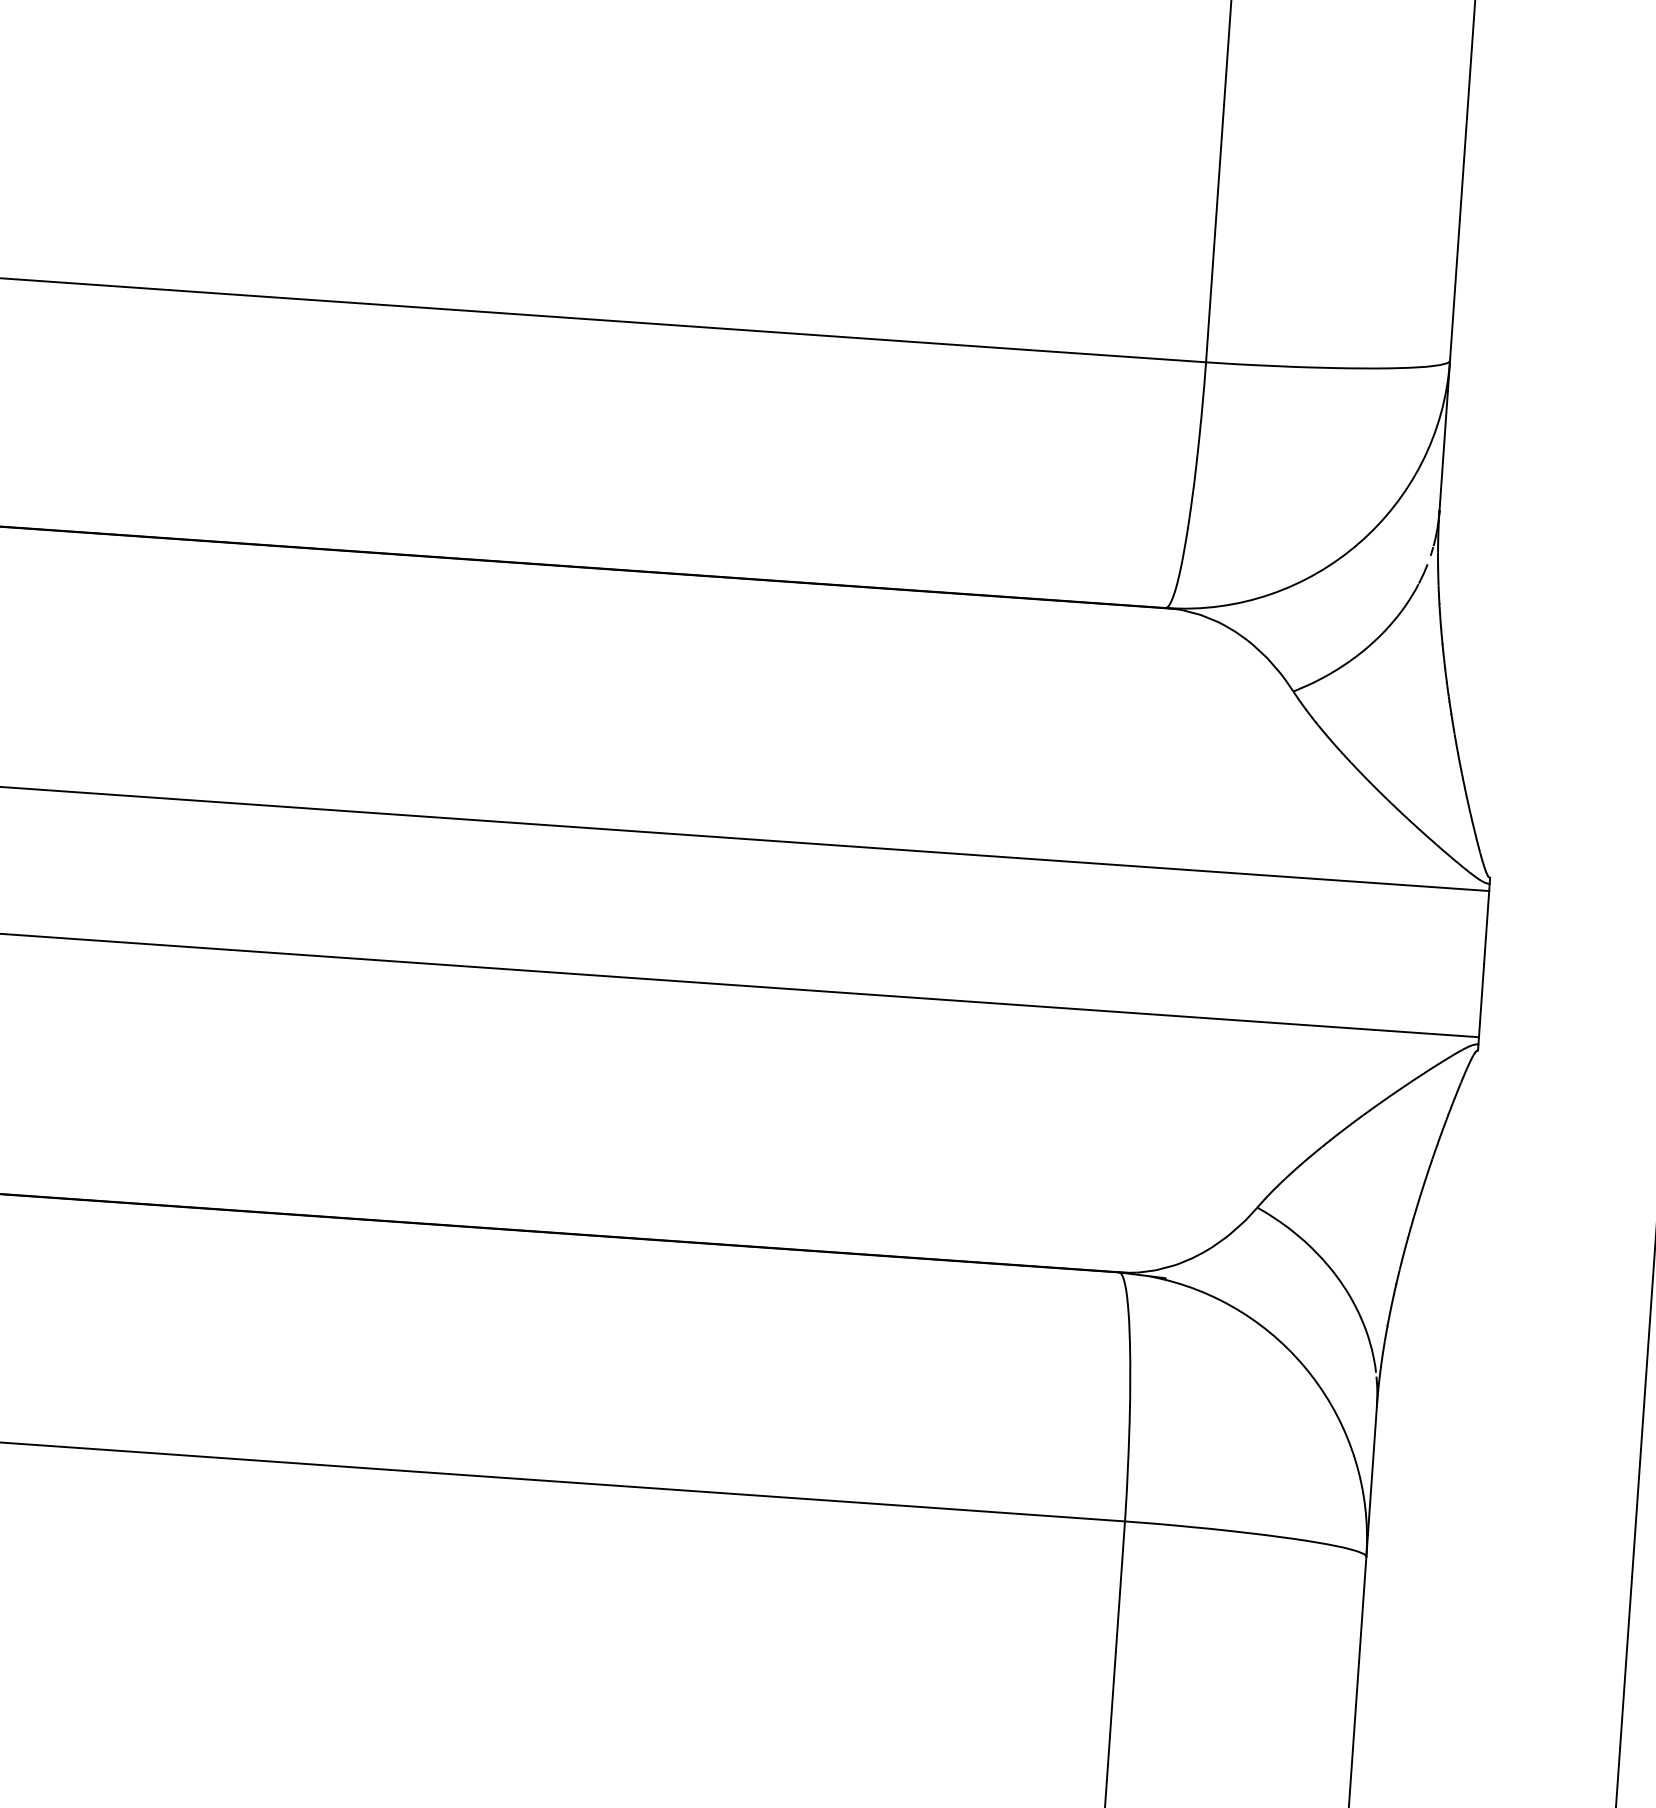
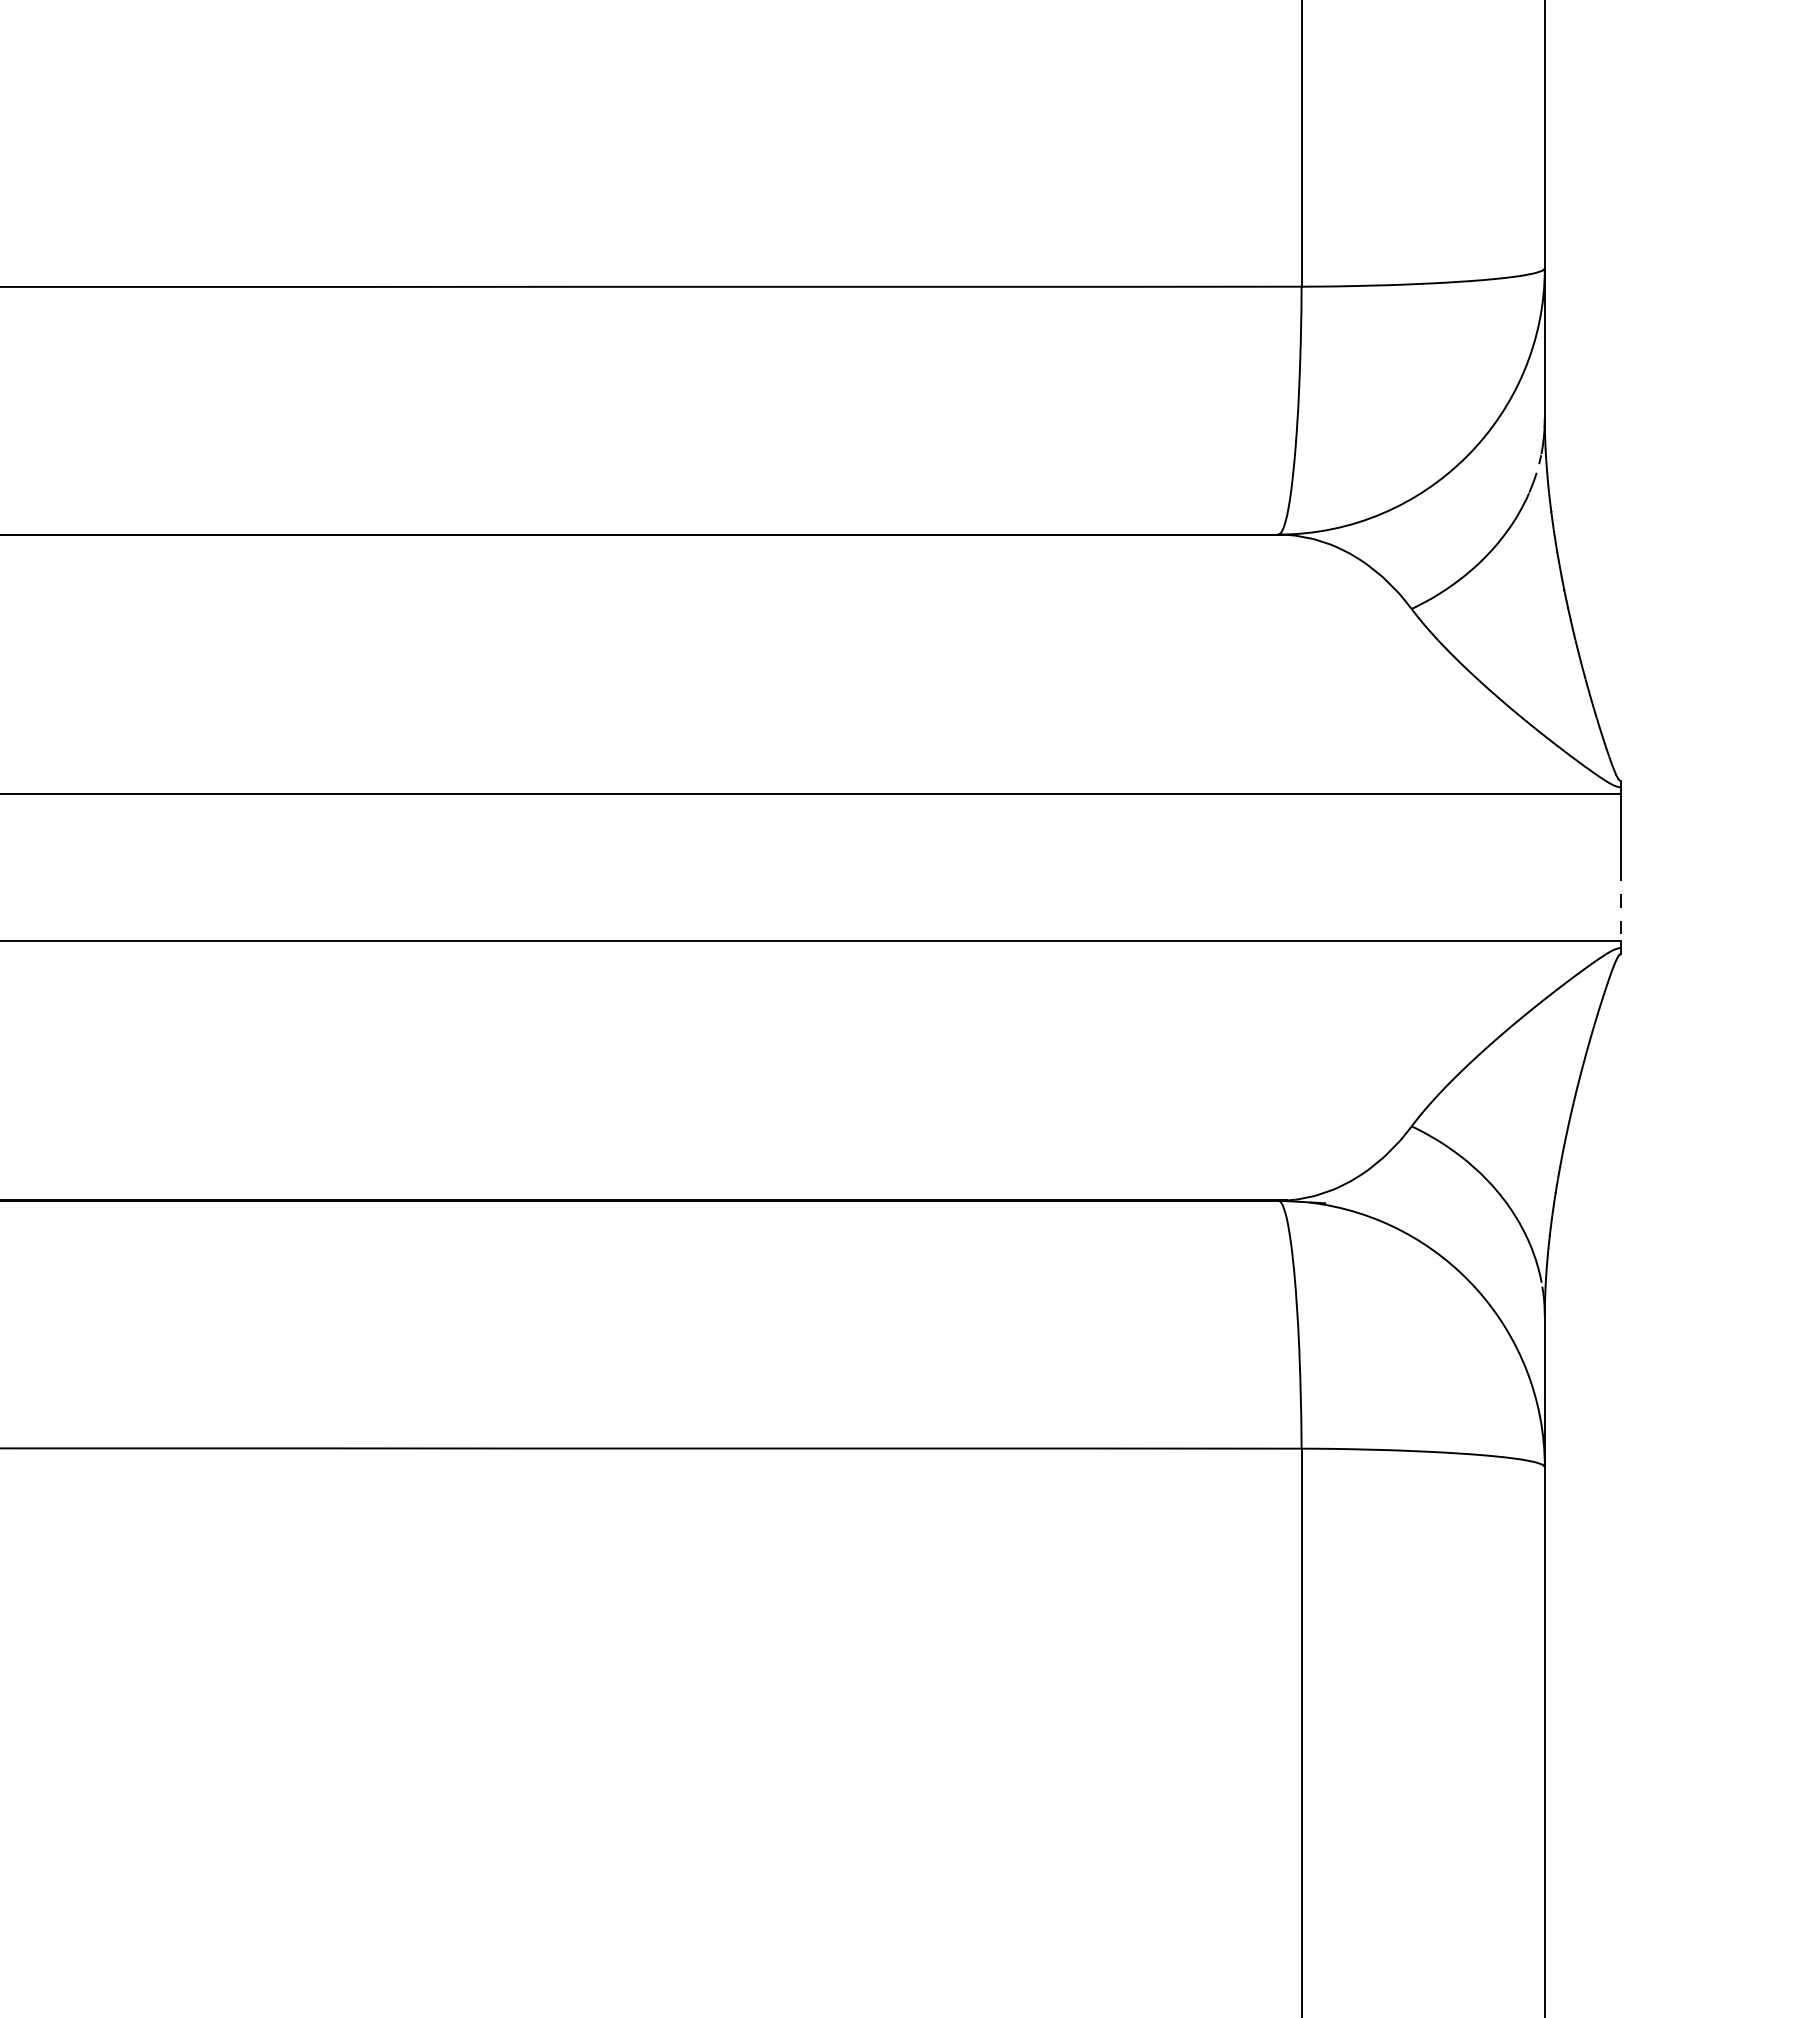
line: (1481, 1000) -> (1620, 904), solid -> dashed

